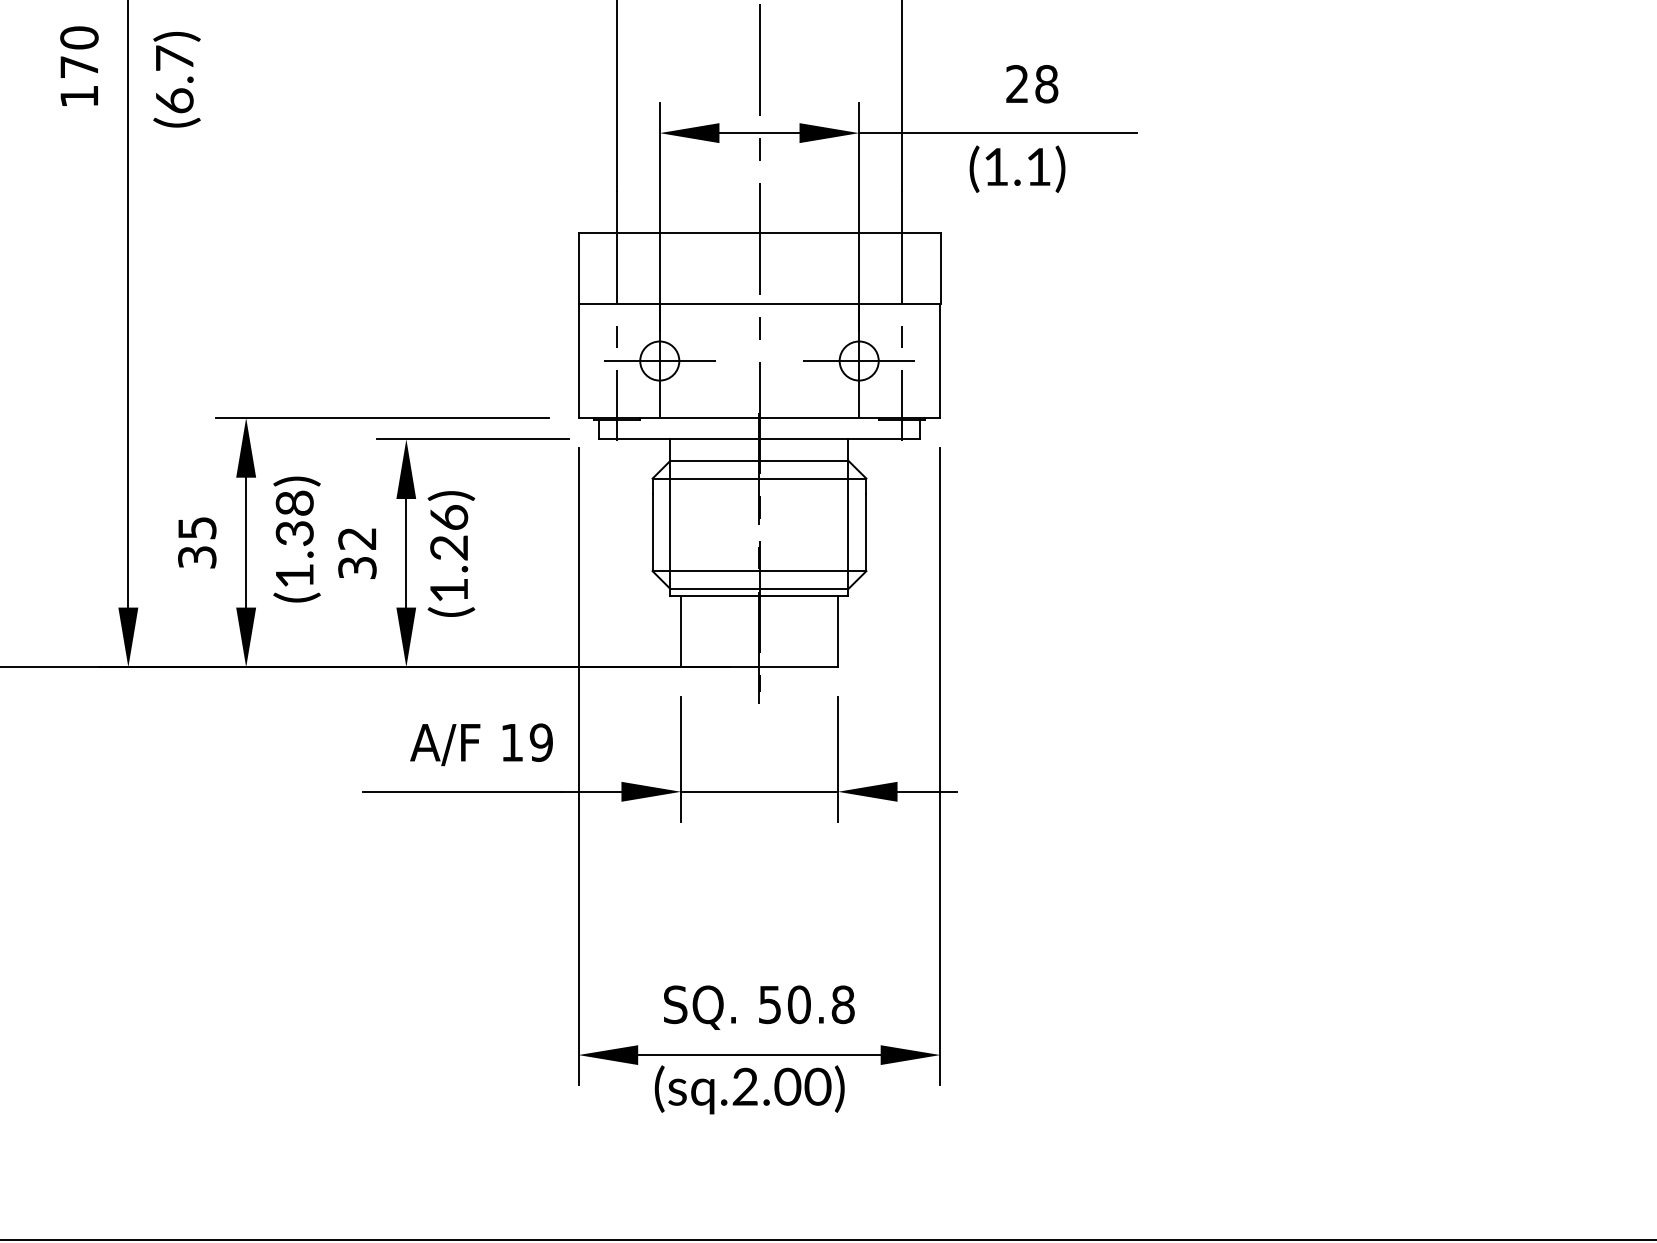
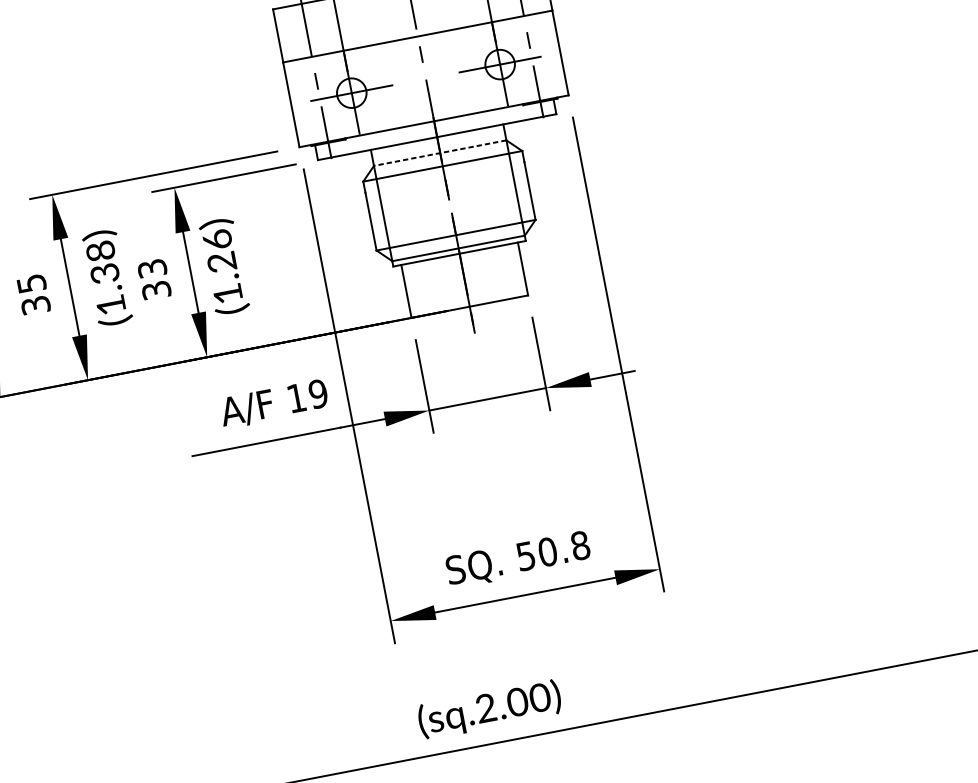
line: (758, 460) -> (439, 153), solid -> dashed
text: (357, 538) -> (152, 268), 32 -> 33
text: (749, 1089) -> (489, 709), moved

